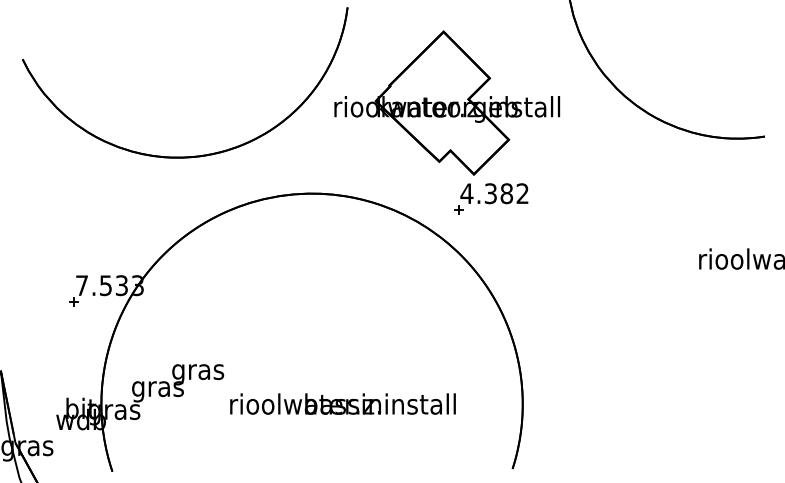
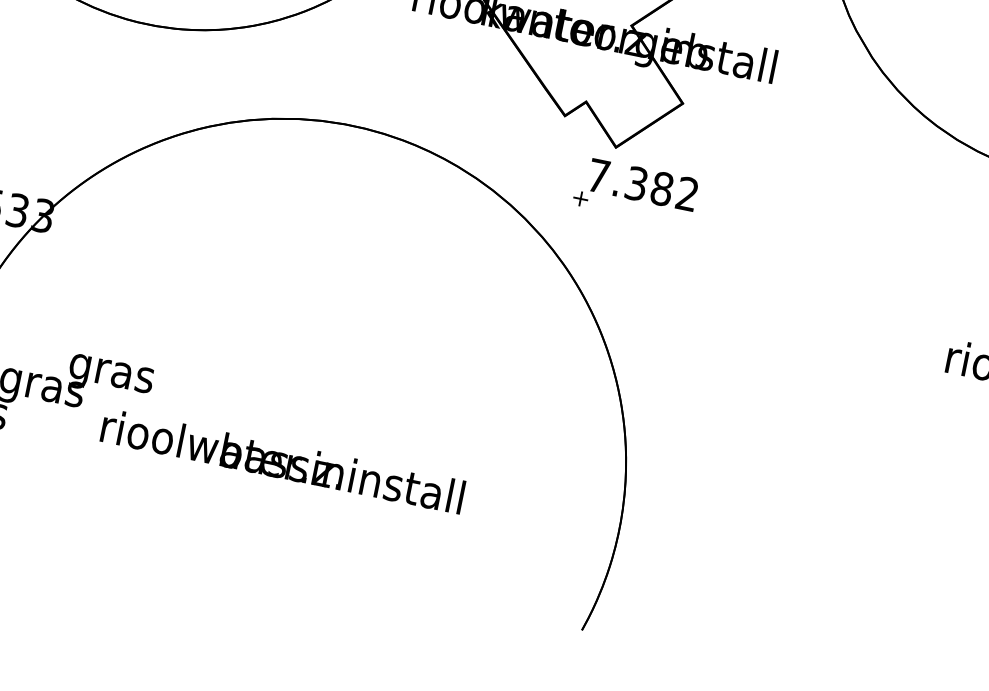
text: (466, 193) -> (597, 175), 4.382 -> 7.382
text: (342, 403) -> (282, 460), moved

